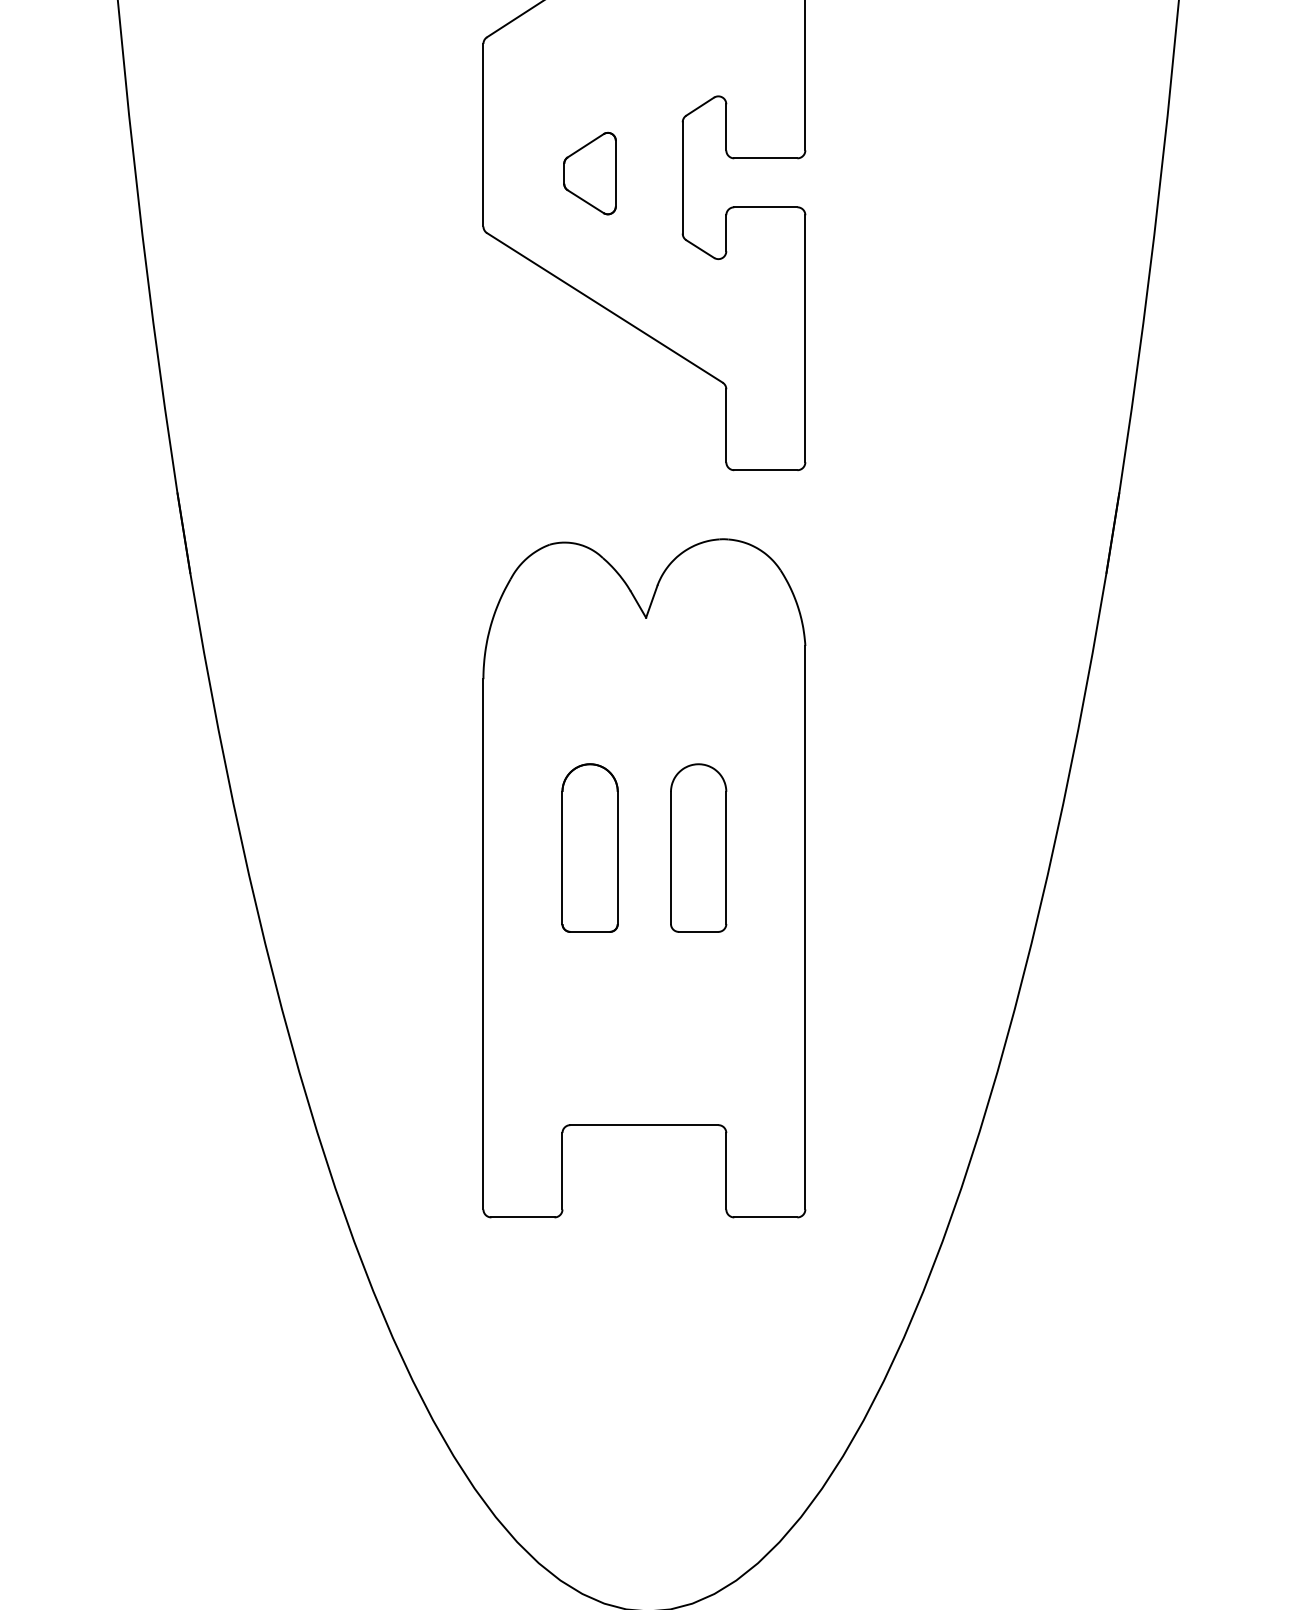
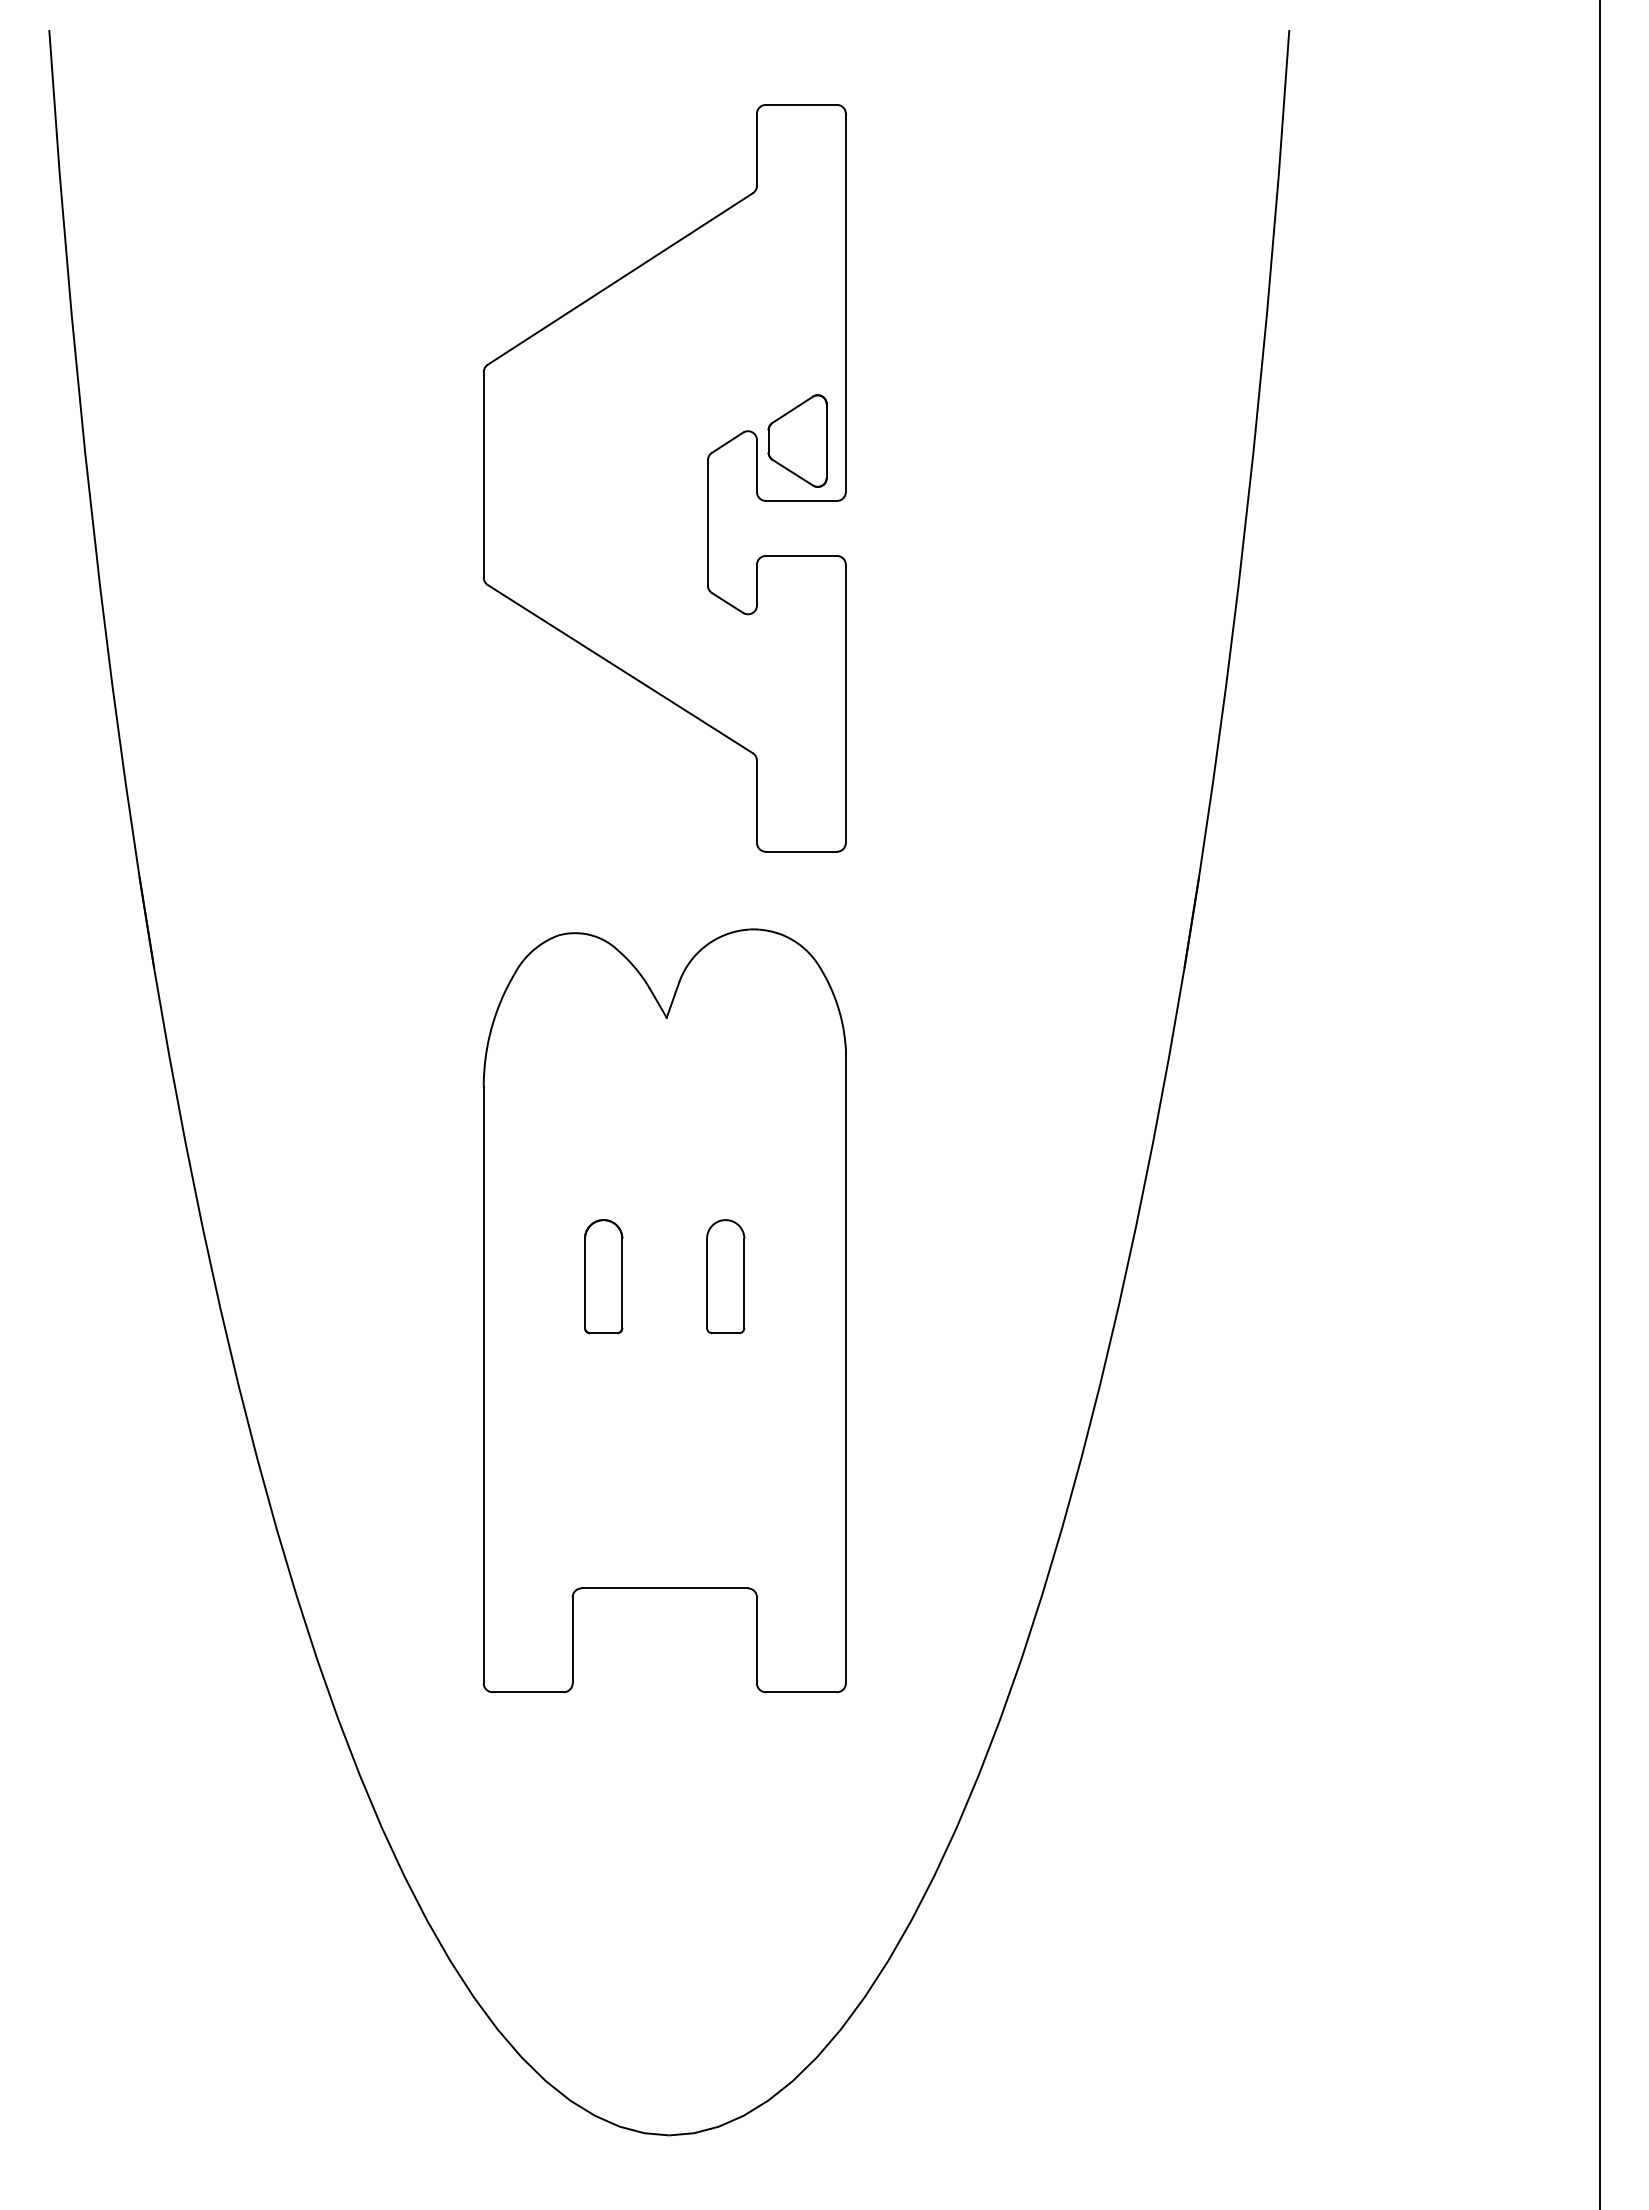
part: (589, 173) -> (797, 440), moved
part: (589, 847) -> (603, 1276), size x0.6
part: (698, 847) -> (725, 1276), size x0.6

